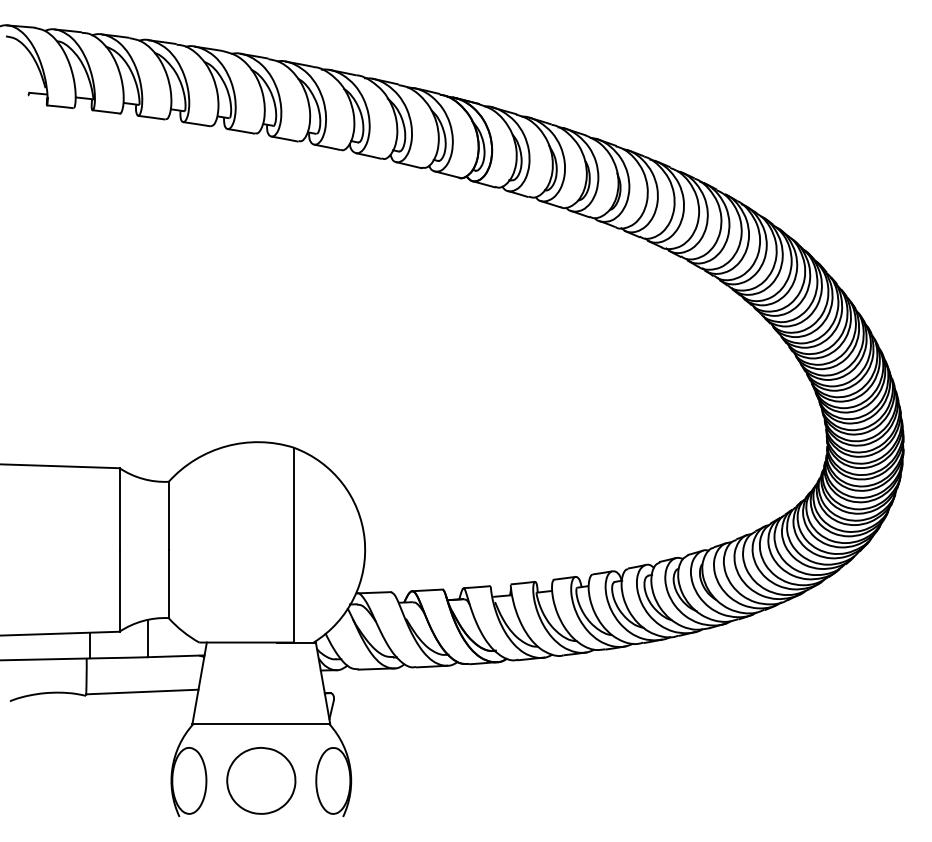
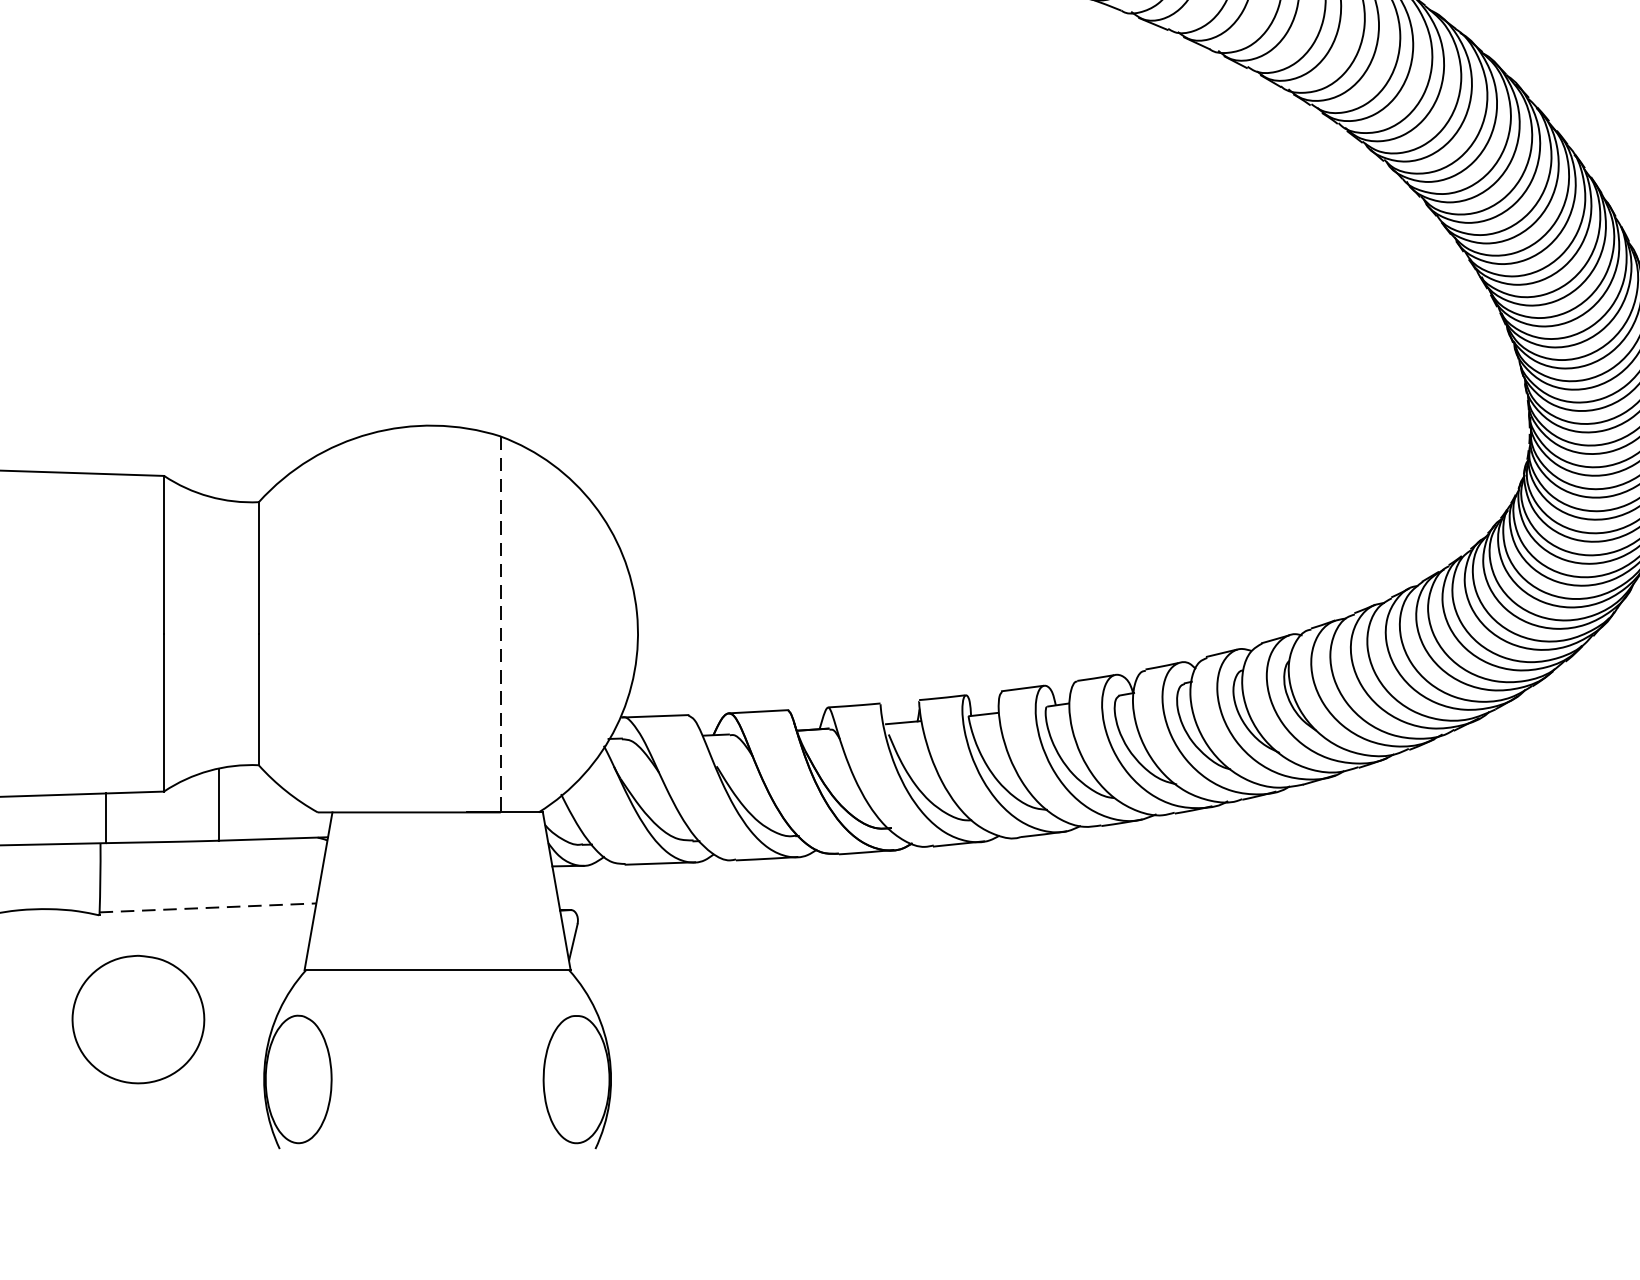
line: (294, 545) -> (501, 625), solid -> dashed
line: (142, 691) -> (208, 906), solid -> dashed
part: (261, 780) -> (138, 1018), moved

